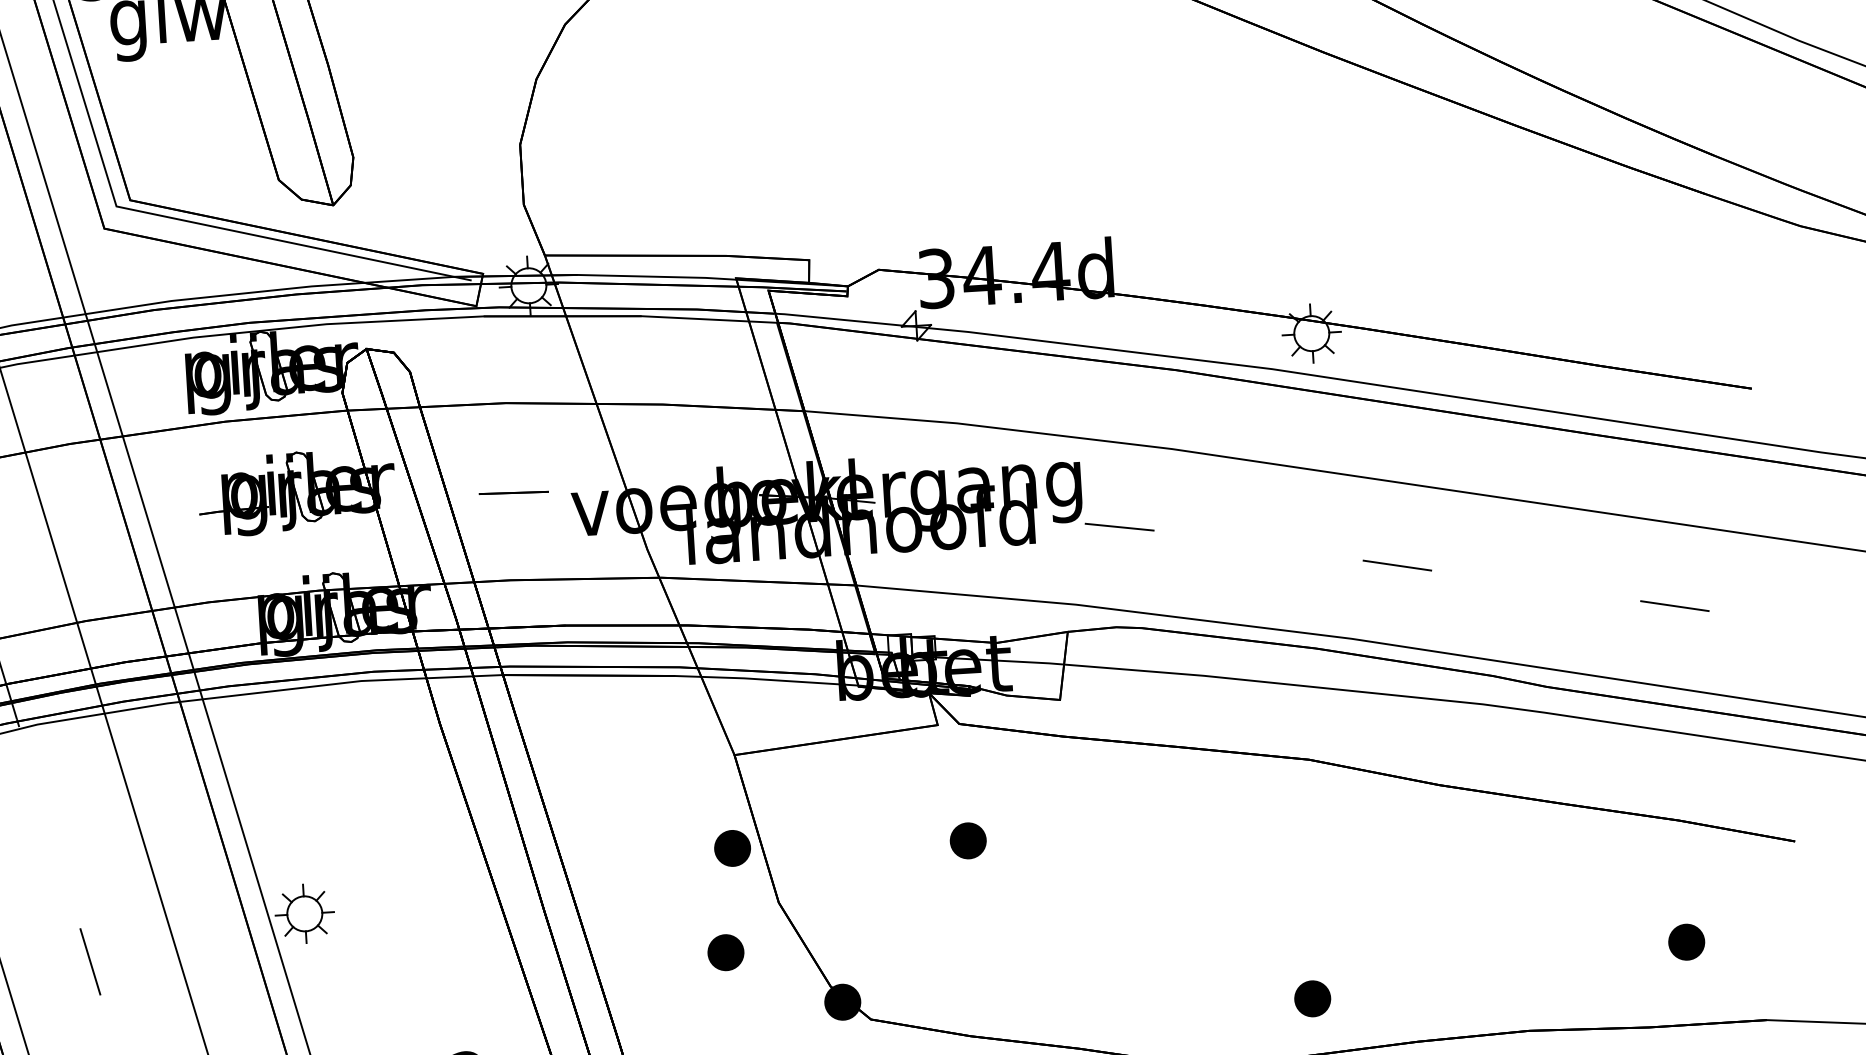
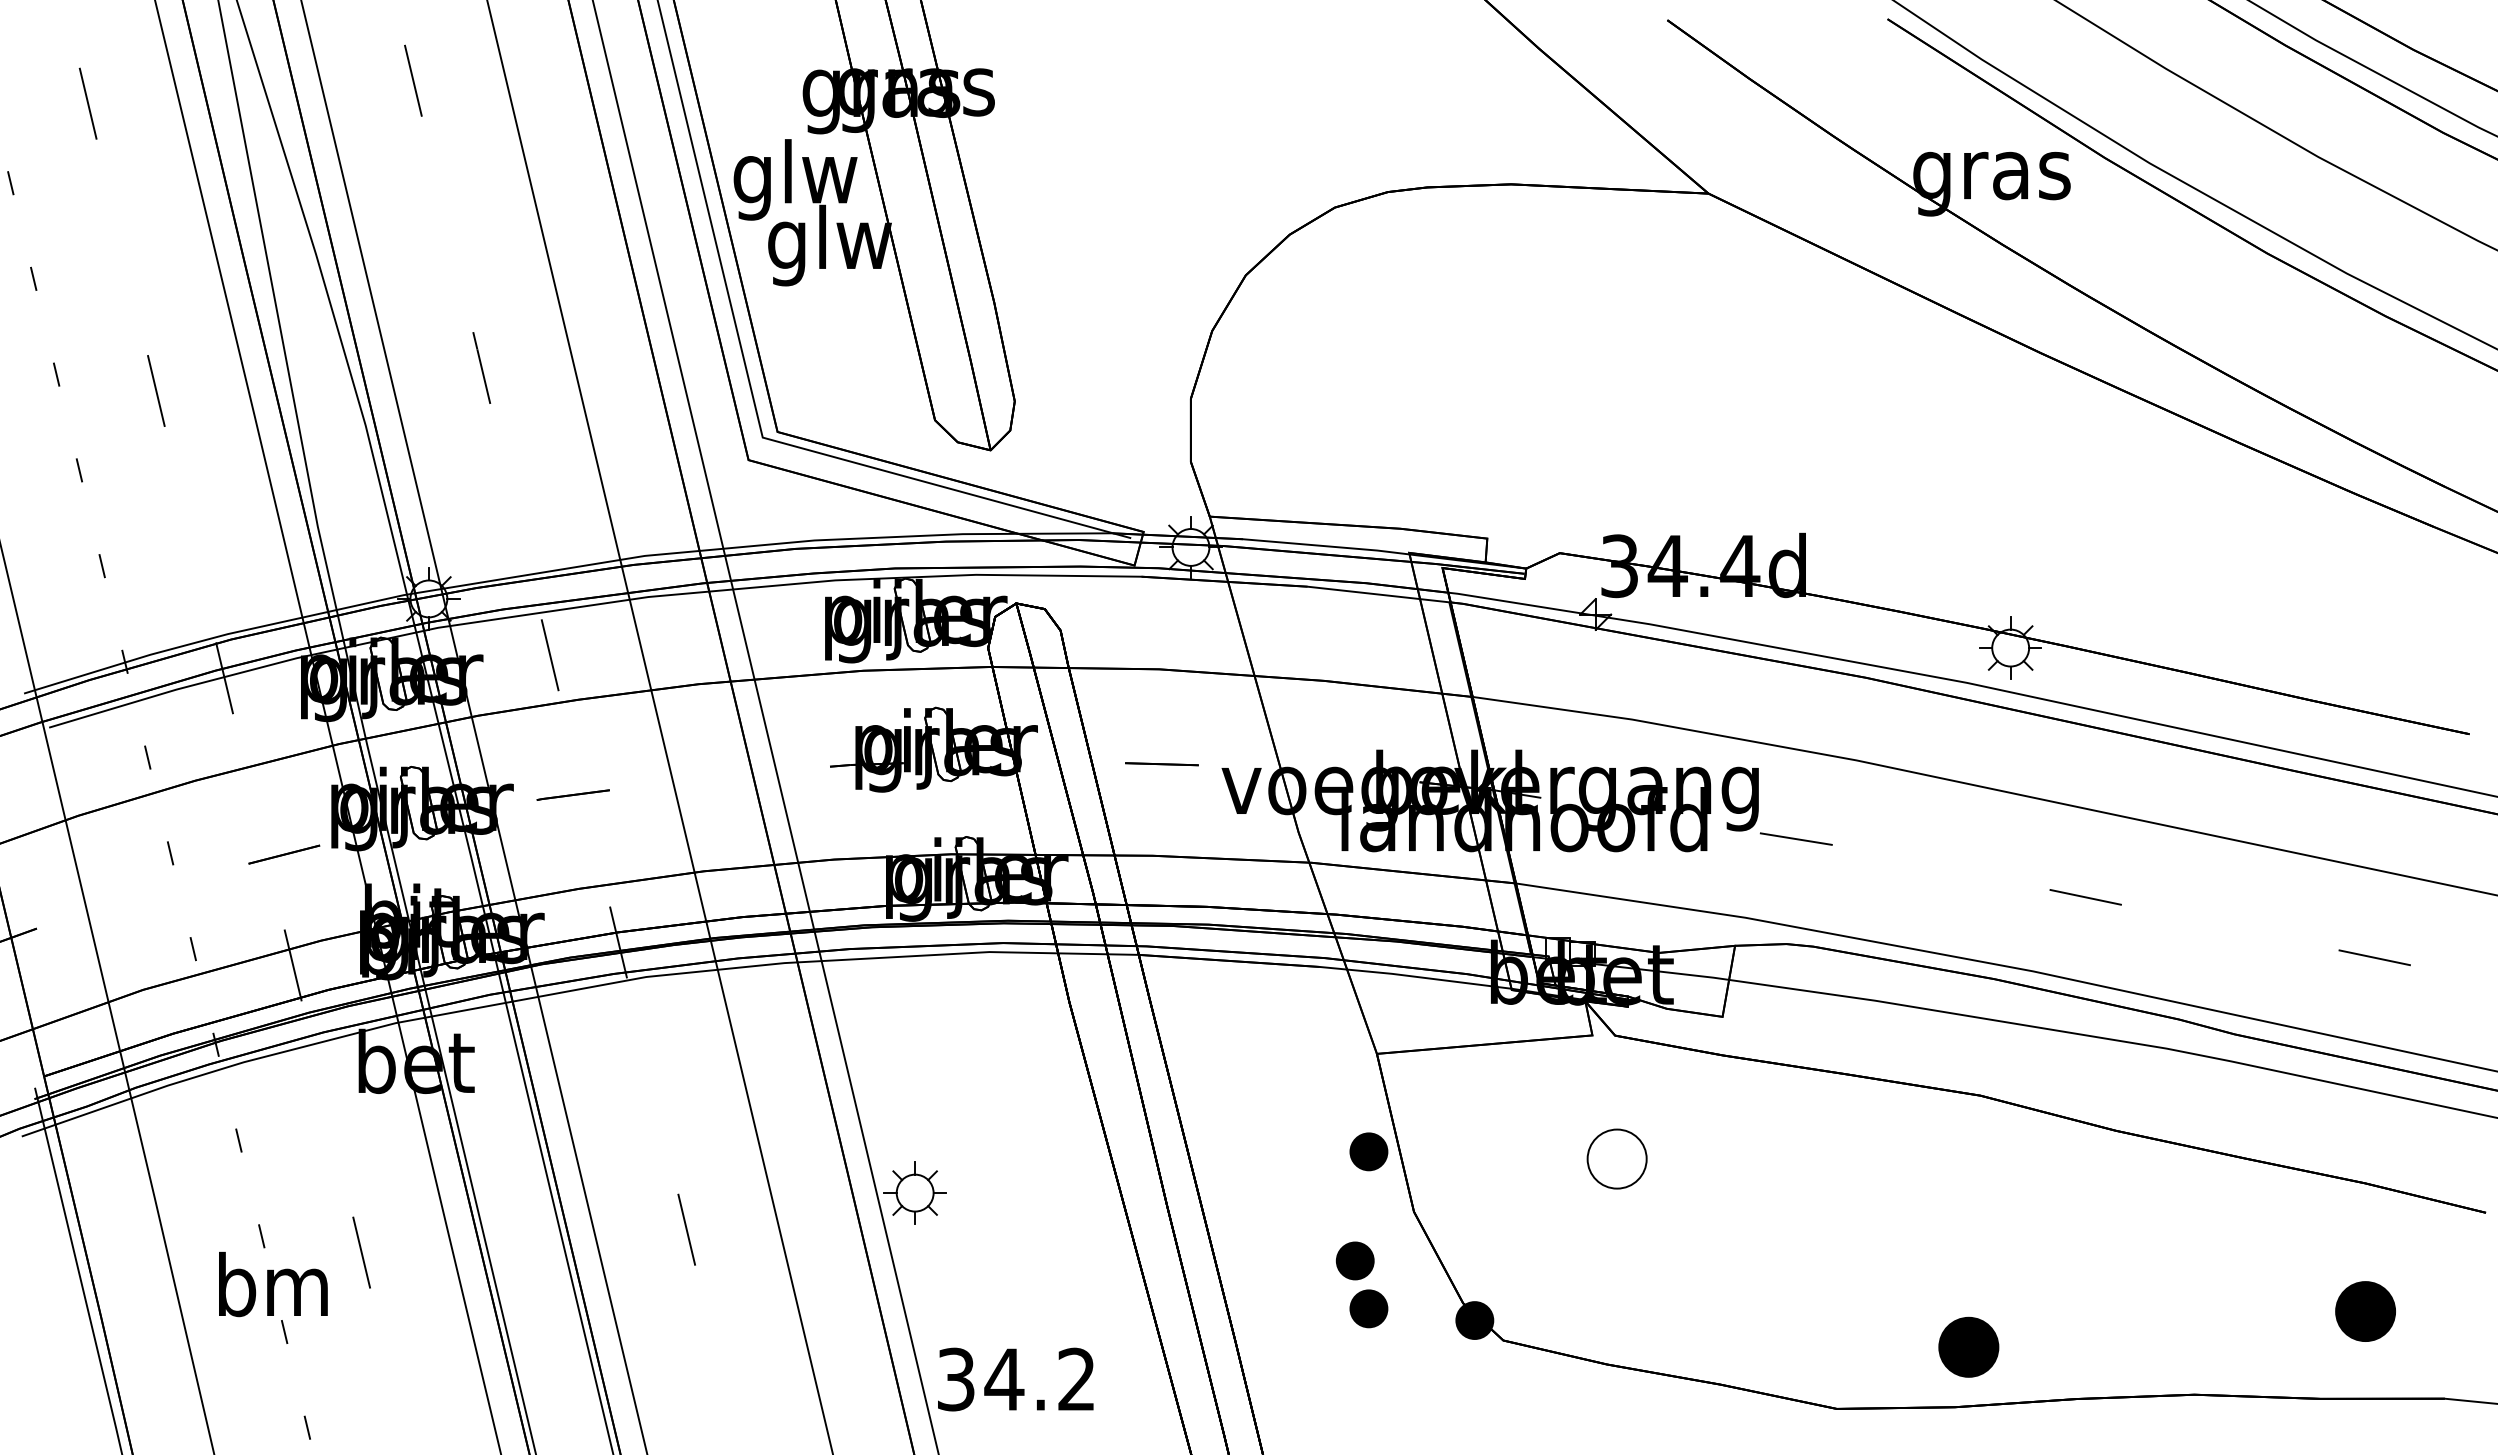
part: (967, 840) -> (1616, 1158), size x1.6
part: (1686, 942) -> (2365, 1311), size x1.6
part: (741, 996) -> (1368, 1308), added
part: (1312, 998) -> (1968, 1346), size x1.6

